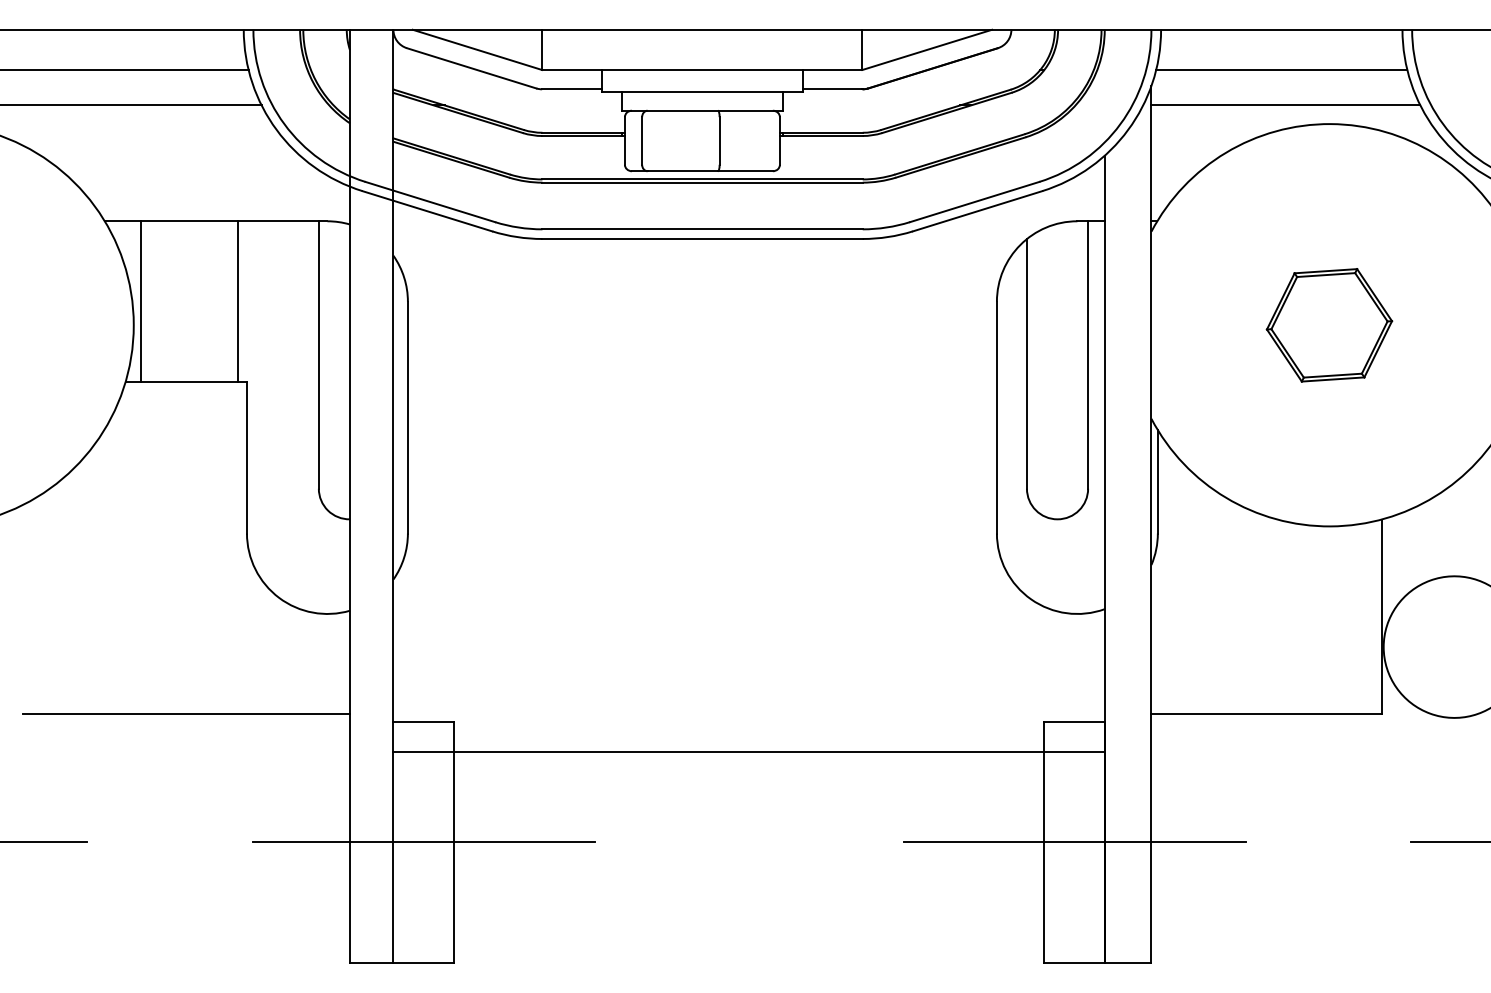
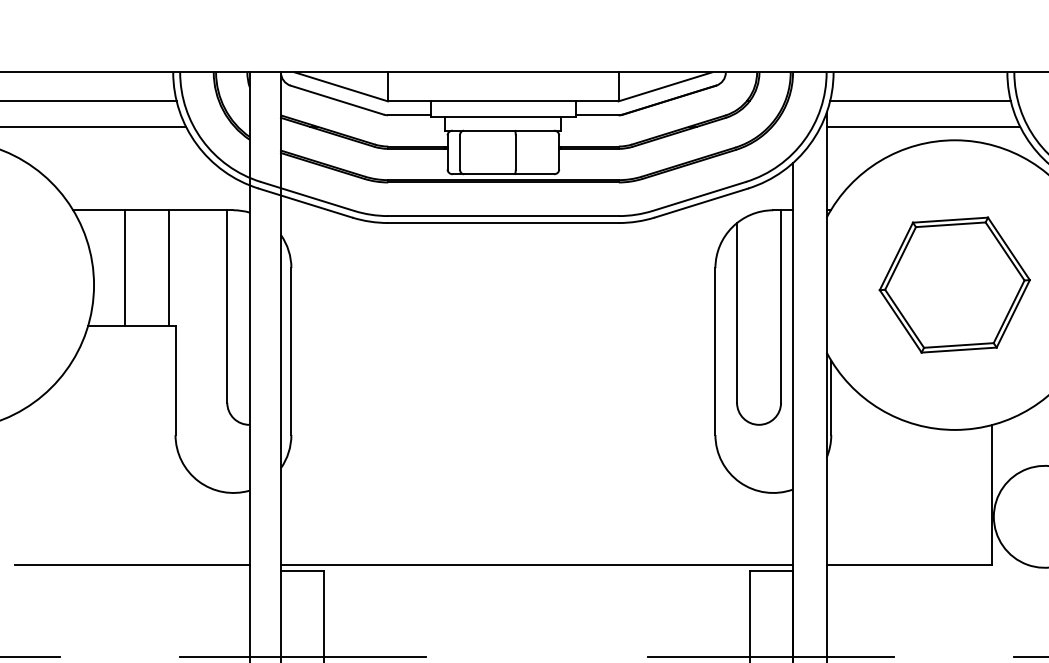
line: (141, 301) -> (125, 268), moved
part: (1329, 325) -> (954, 285), size x1.67
line: (748, 751) -> (536, 564), moved

